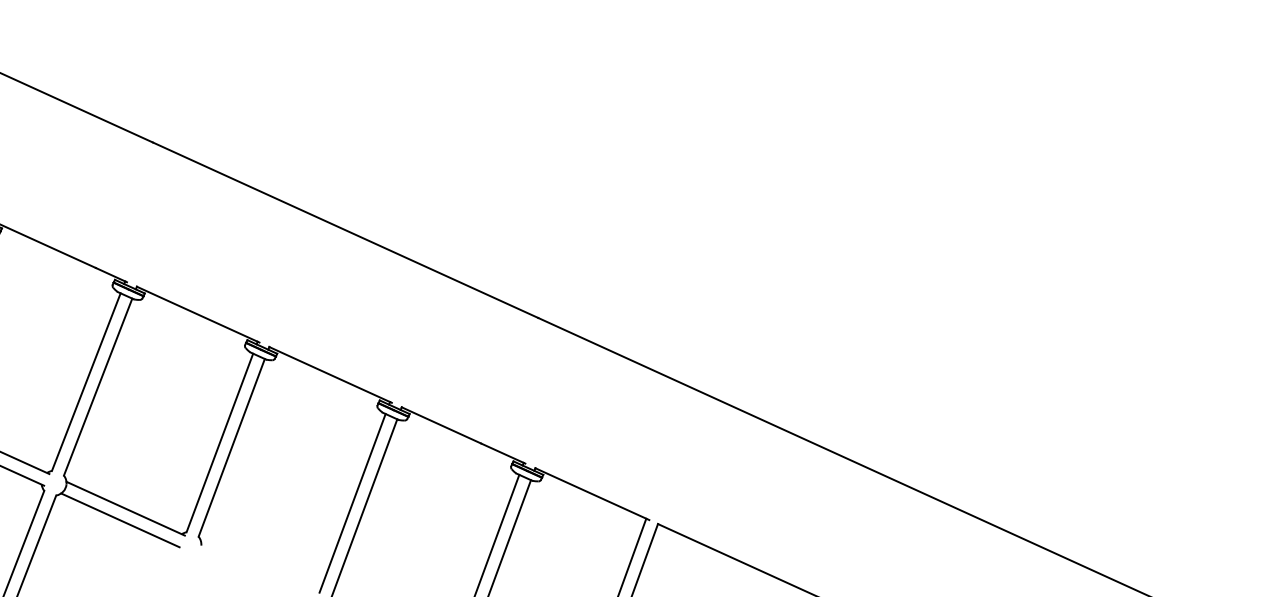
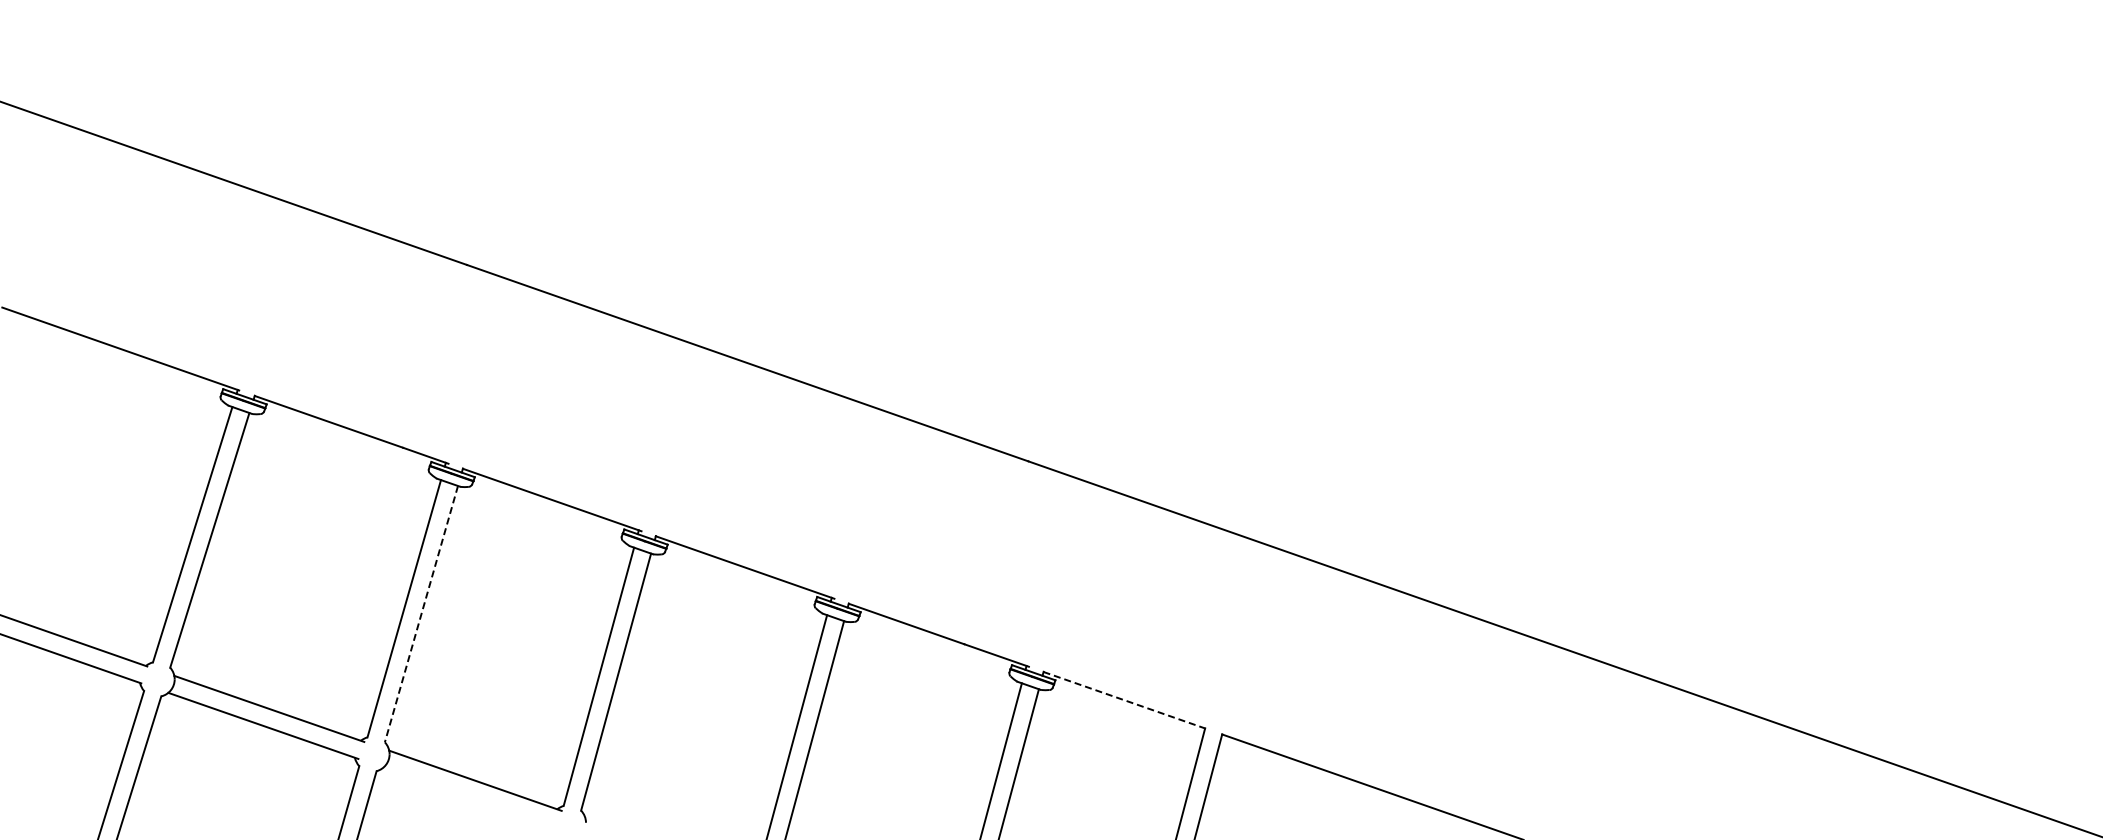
line: (98, 387) -> (421, 614), solid -> dashed
line: (592, 493) -> (1126, 700), solid -> dashed
line: (120, 520) -> (469, 797), removed

